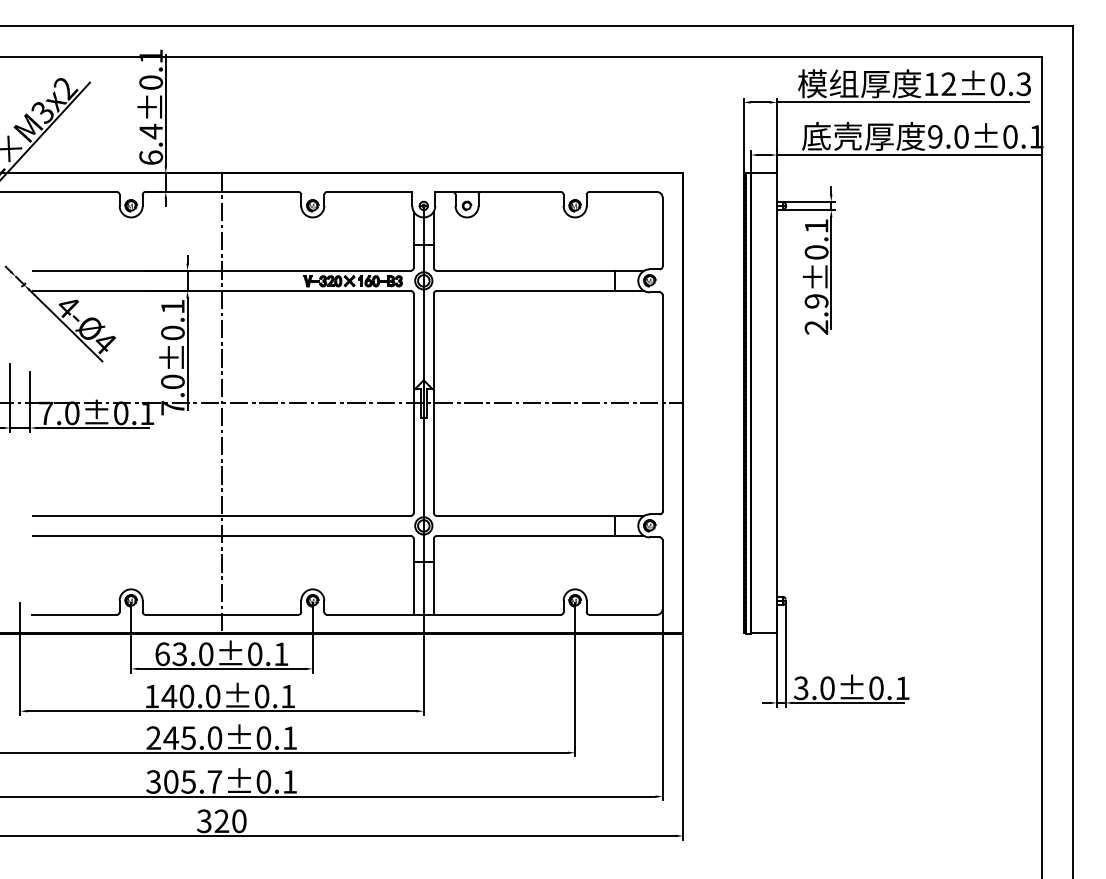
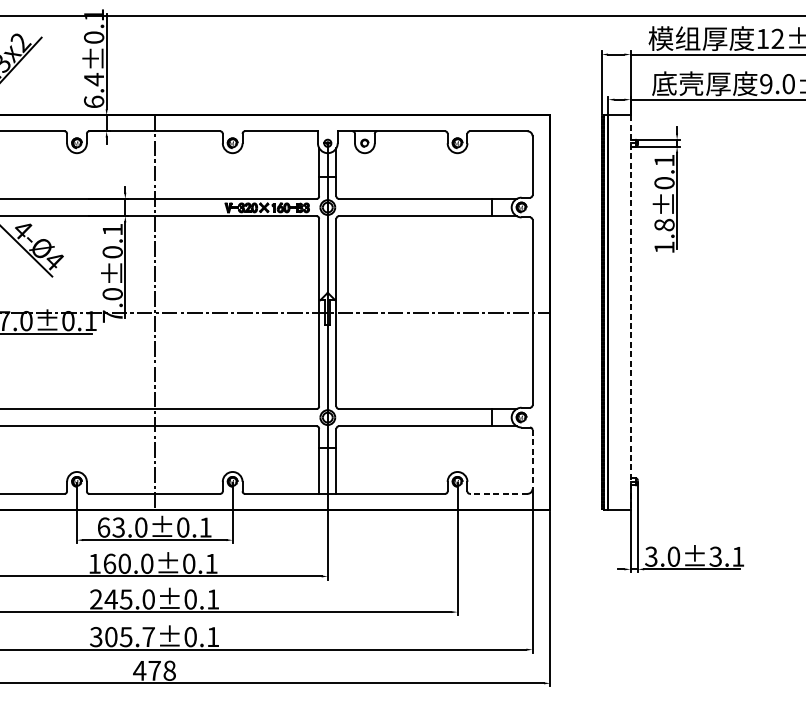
text: (816, 314) -> (664, 236), 2.9±0.1 -> 1.8±0.1
line: (776, 403) -> (630, 312), solid -> dashed
line: (662, 575) -> (532, 460), solid -> dashed
line: (623, 614) -> (498, 493), solid -> dashed
text: (876, 688) -> (715, 556), 3.0±0.1 -> 3.0±3.1
text: (169, 696) -> (109, 563), 140.0±0.1 -> 160.0±0.1
text: (221, 821) -> (154, 670), 320 -> 478

